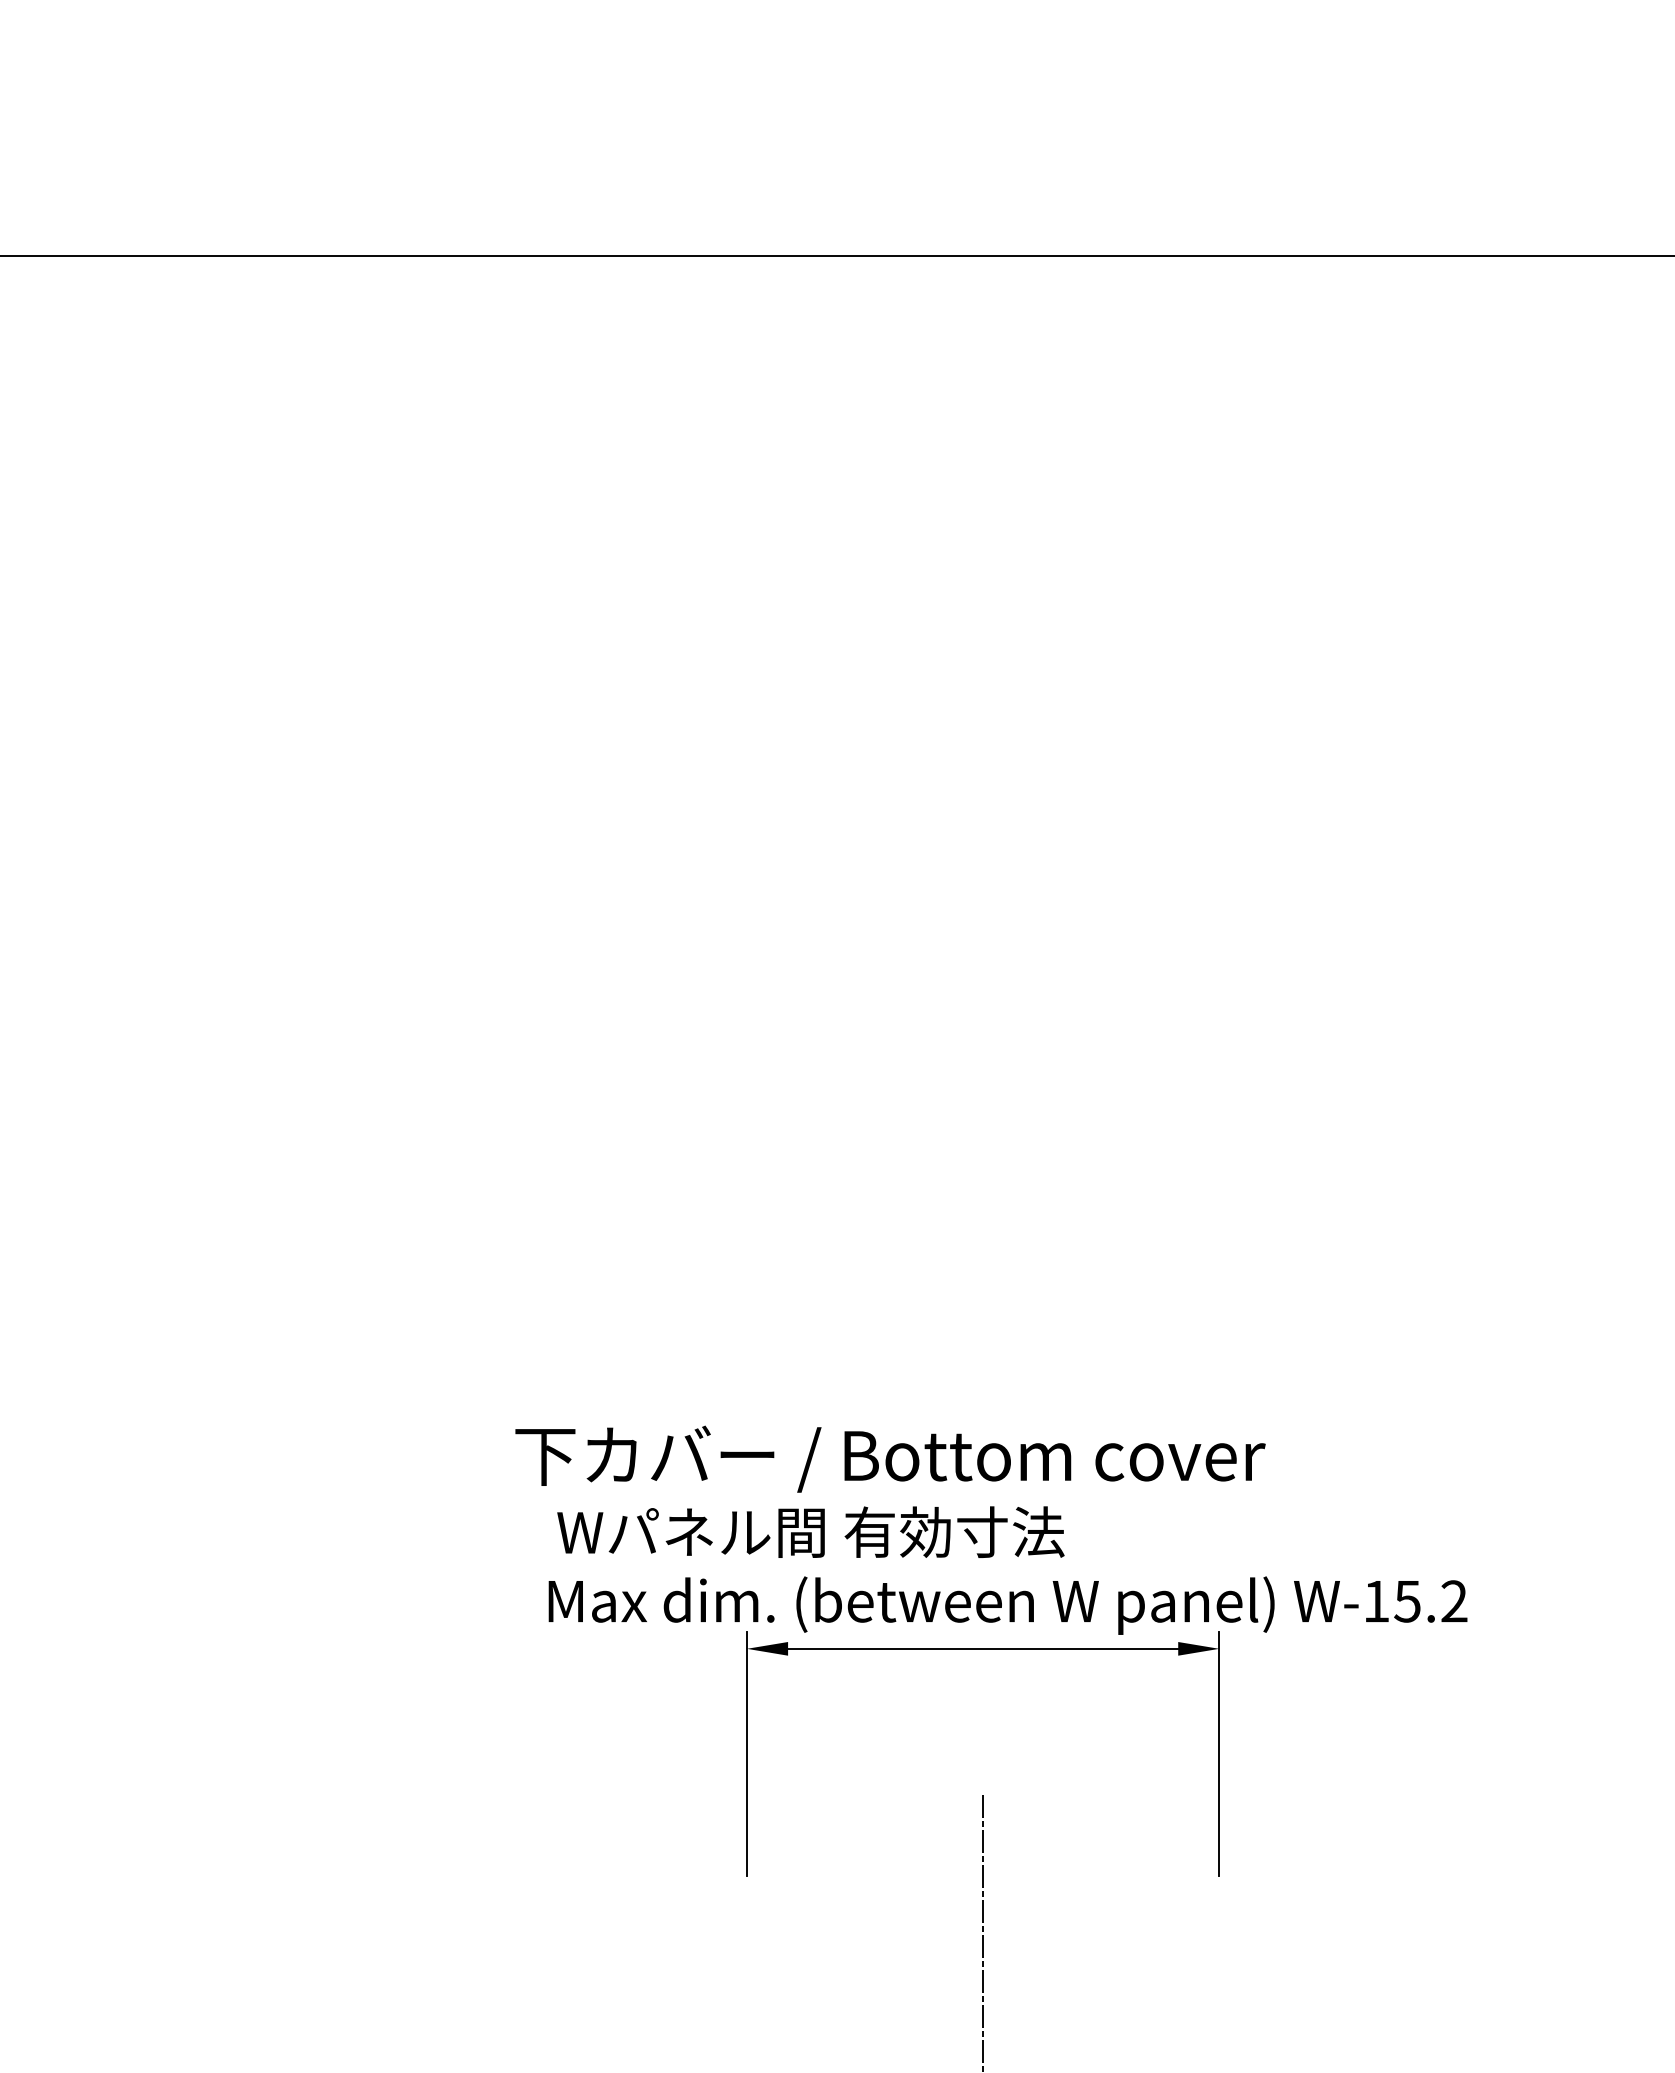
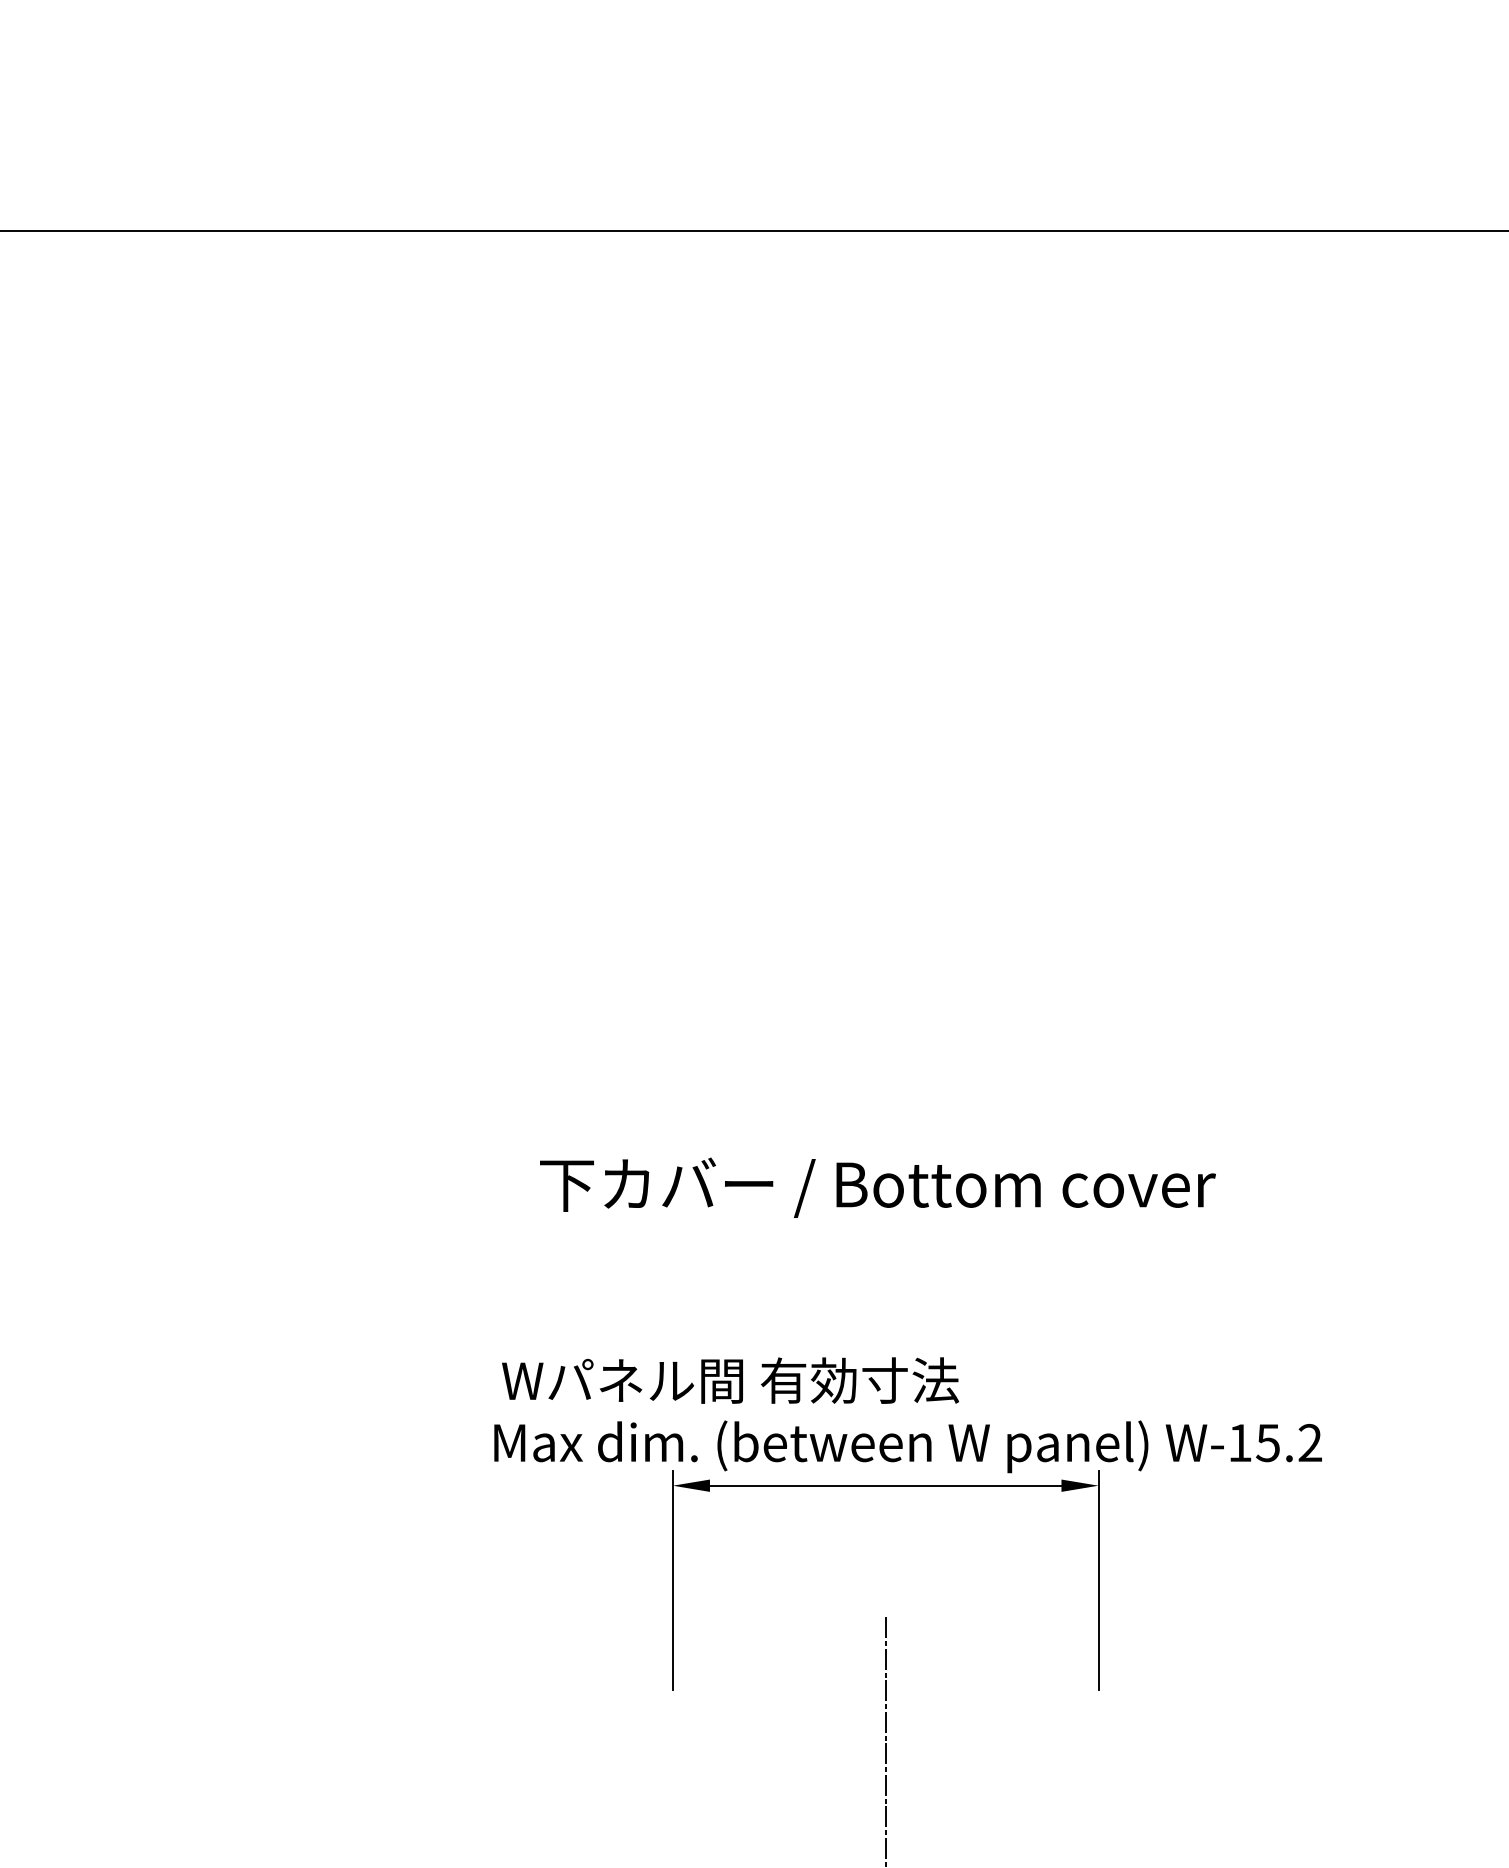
text: (890, 1458) -> (877, 1187), moved

